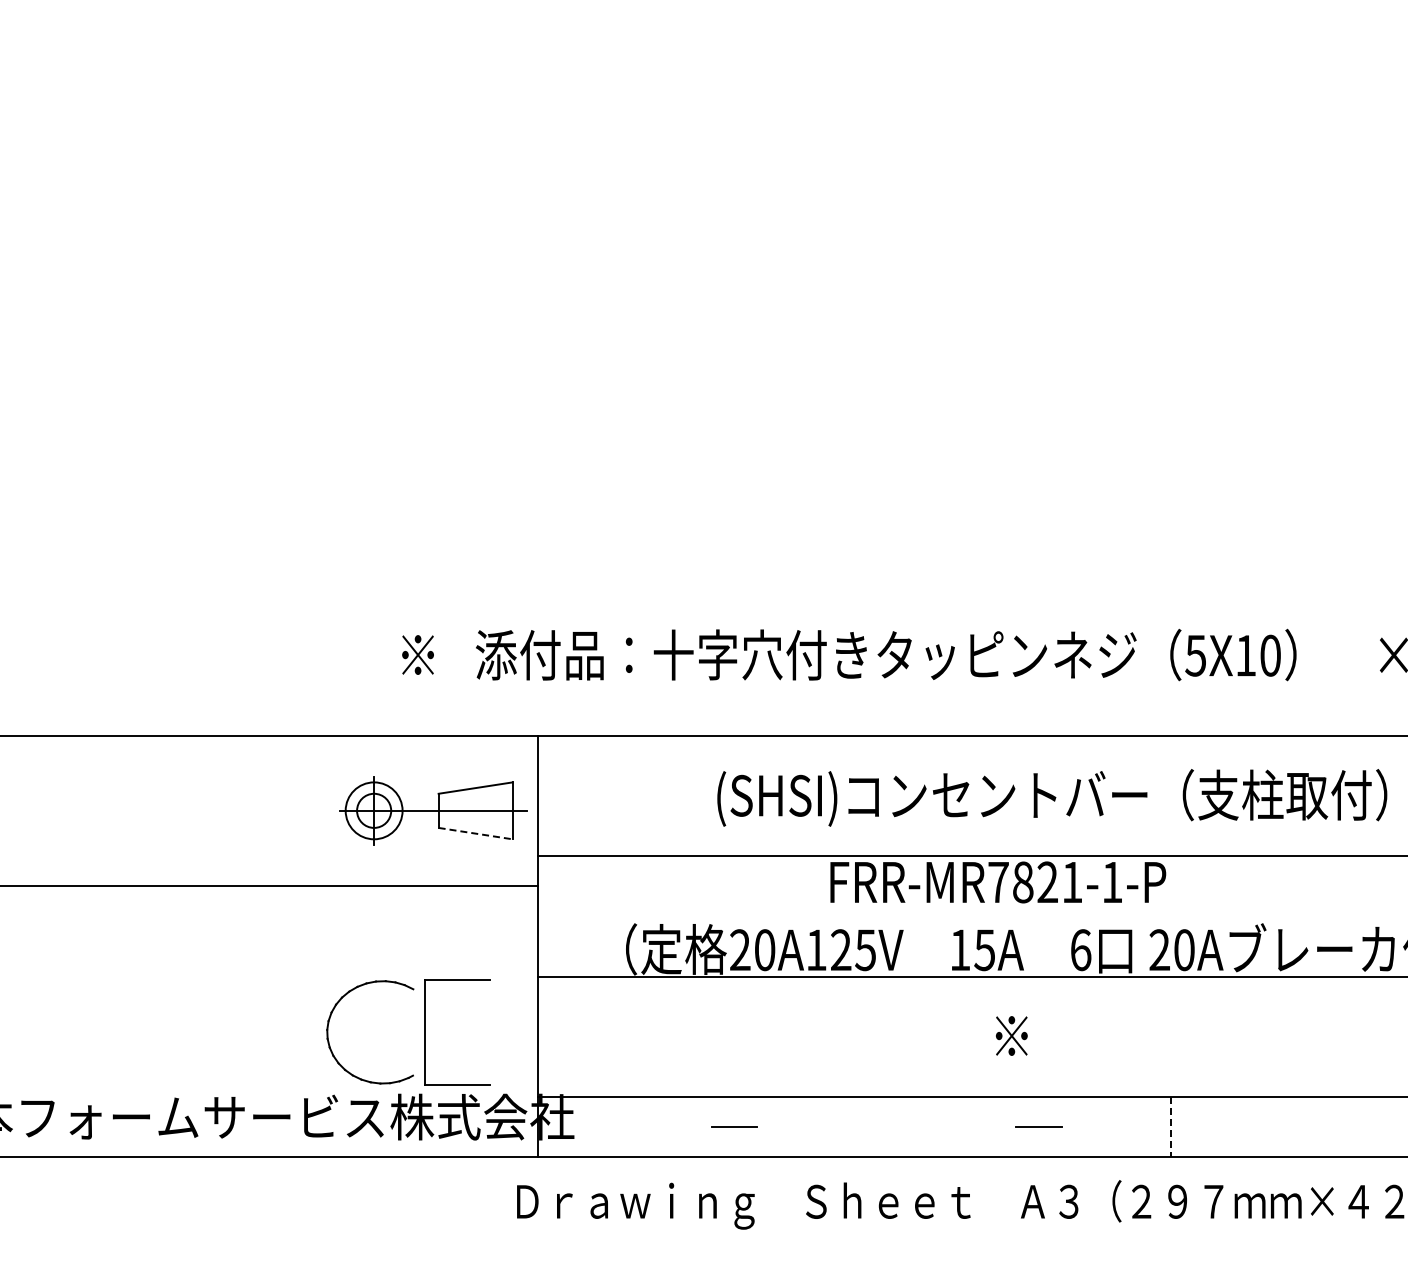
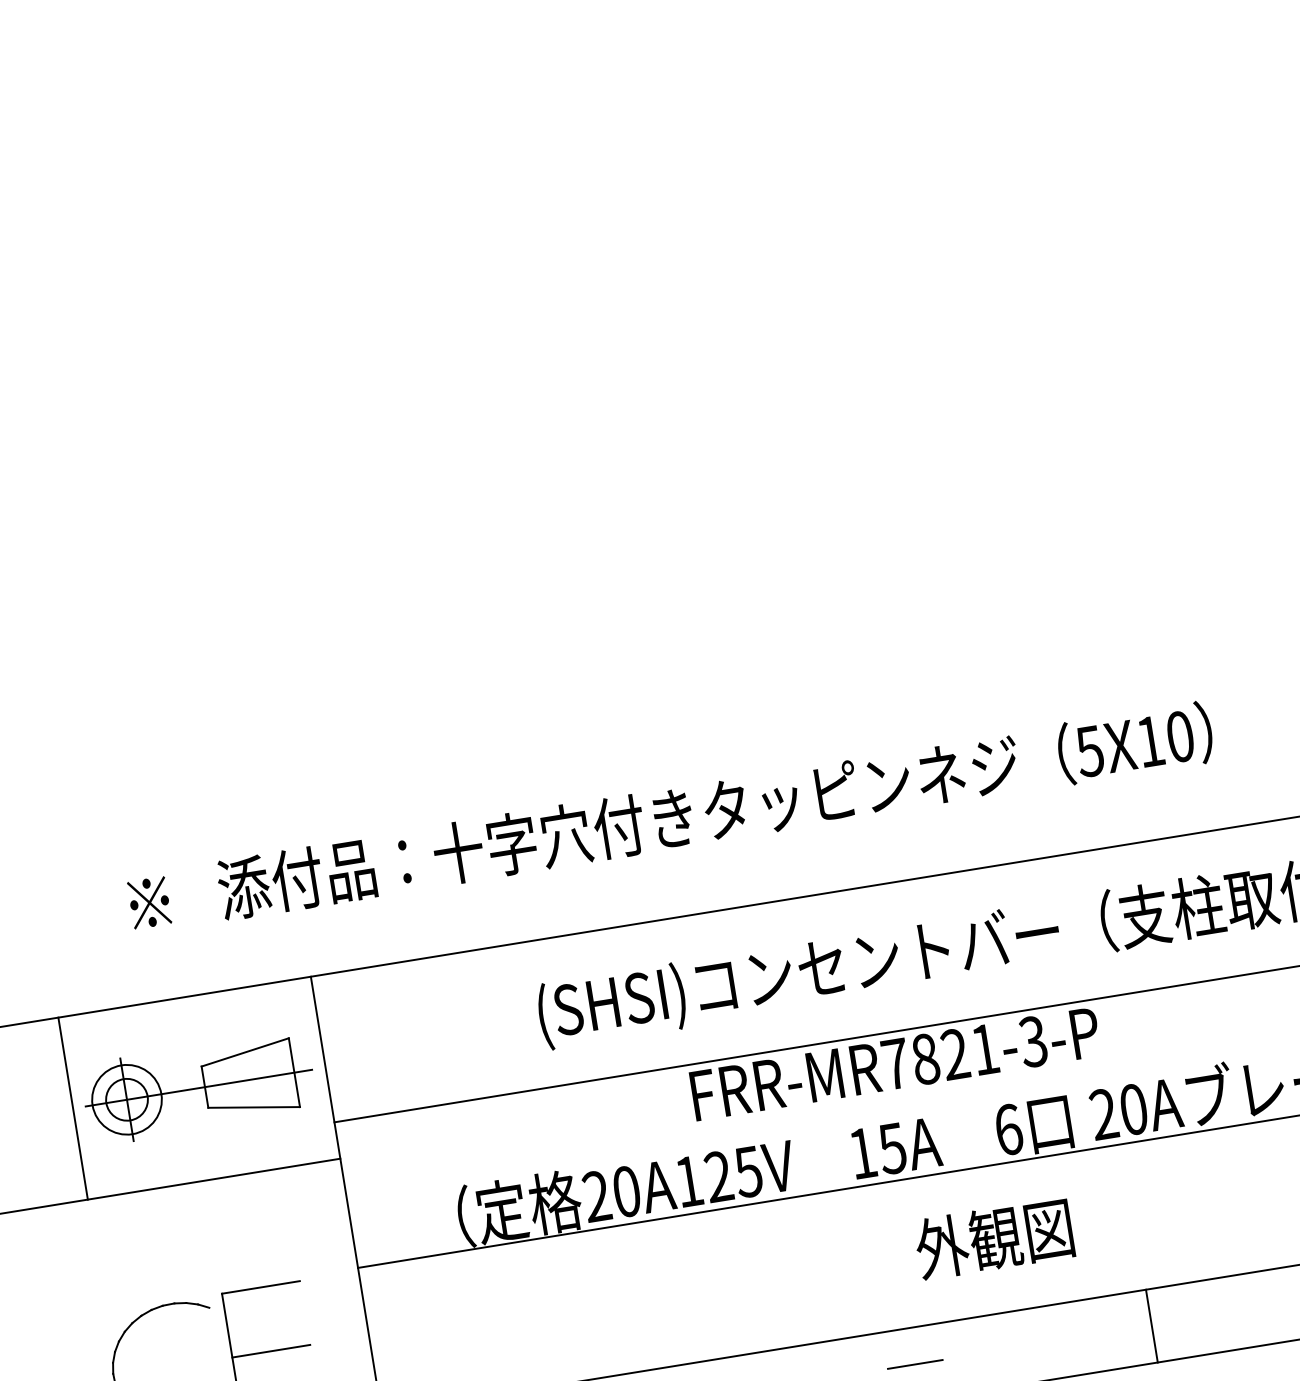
line: (329, 810) -> (72, 1108), added
line: (476, 833) -> (255, 1107), dashed -> solid
text: (1111, 882) -> (1032, 1042), FRR-MR7821-1-P -> FRR-MR7821-3-P
line: (457, 1032) -> (271, 1351), added
text: (1054, 1035) -> (993, 1238), ※ -> 外観図
line: (1038, 1126) -> (914, 1363), moved
line: (1170, 1127) -> (1151, 1326), dashed -> solid

